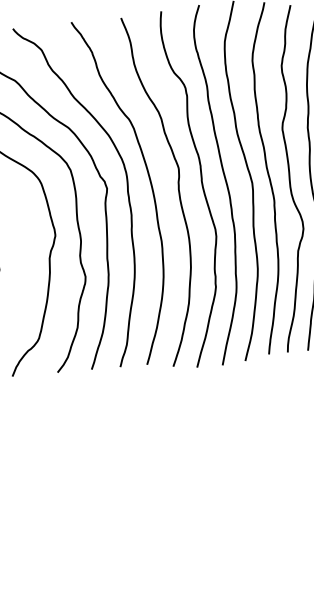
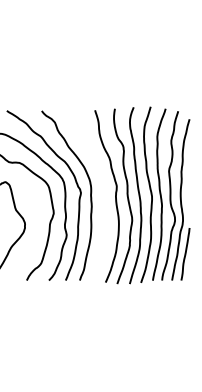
curve: (148, 184) -> (101, 192), removed

